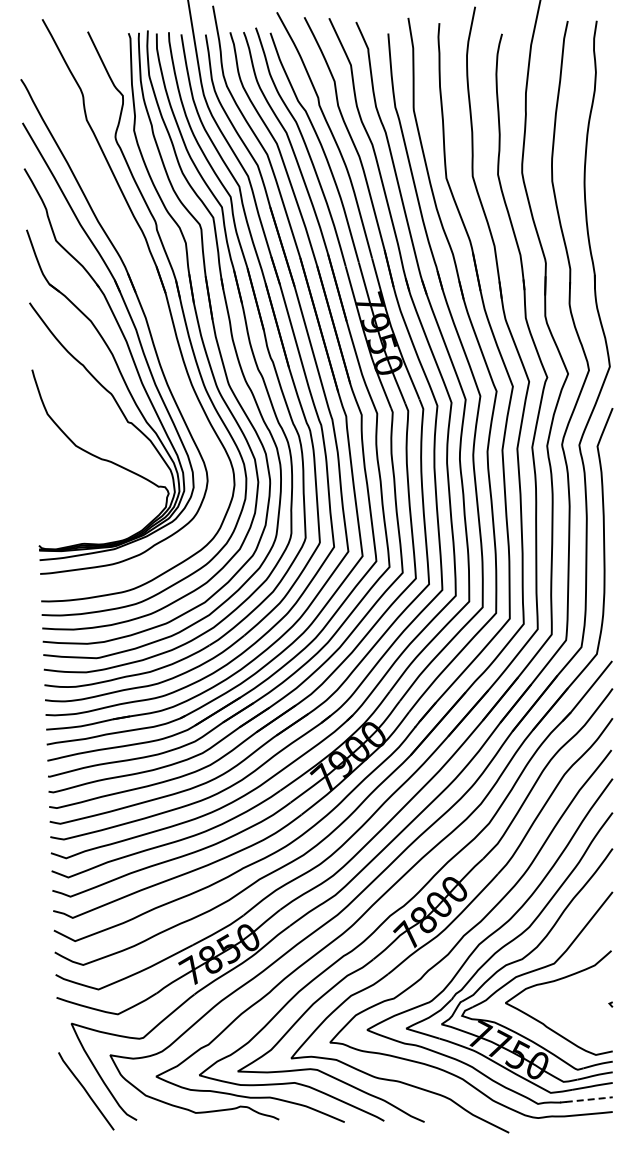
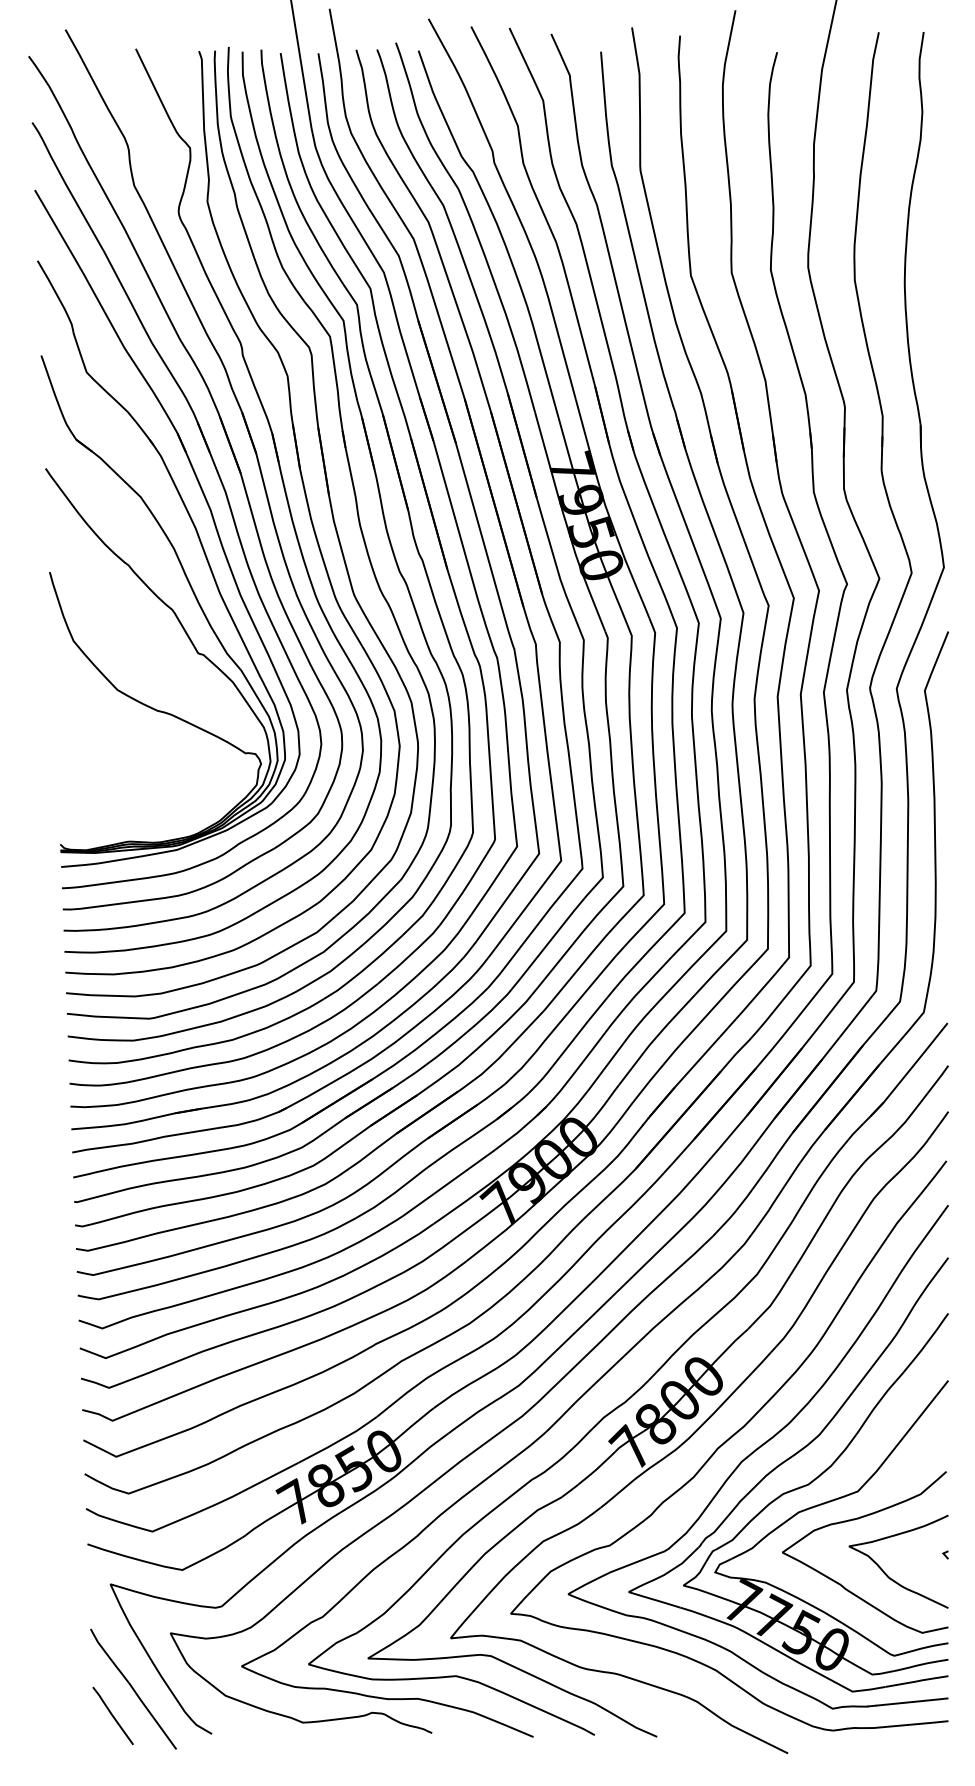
part: (152, 301) -> (235, 466), added
curve: (572, 1015) -> (886, 1571), added
line: (590, 1099) -> (913, 1701), dashed -> solid
line: (72, 1108) -> (112, 1715), added

